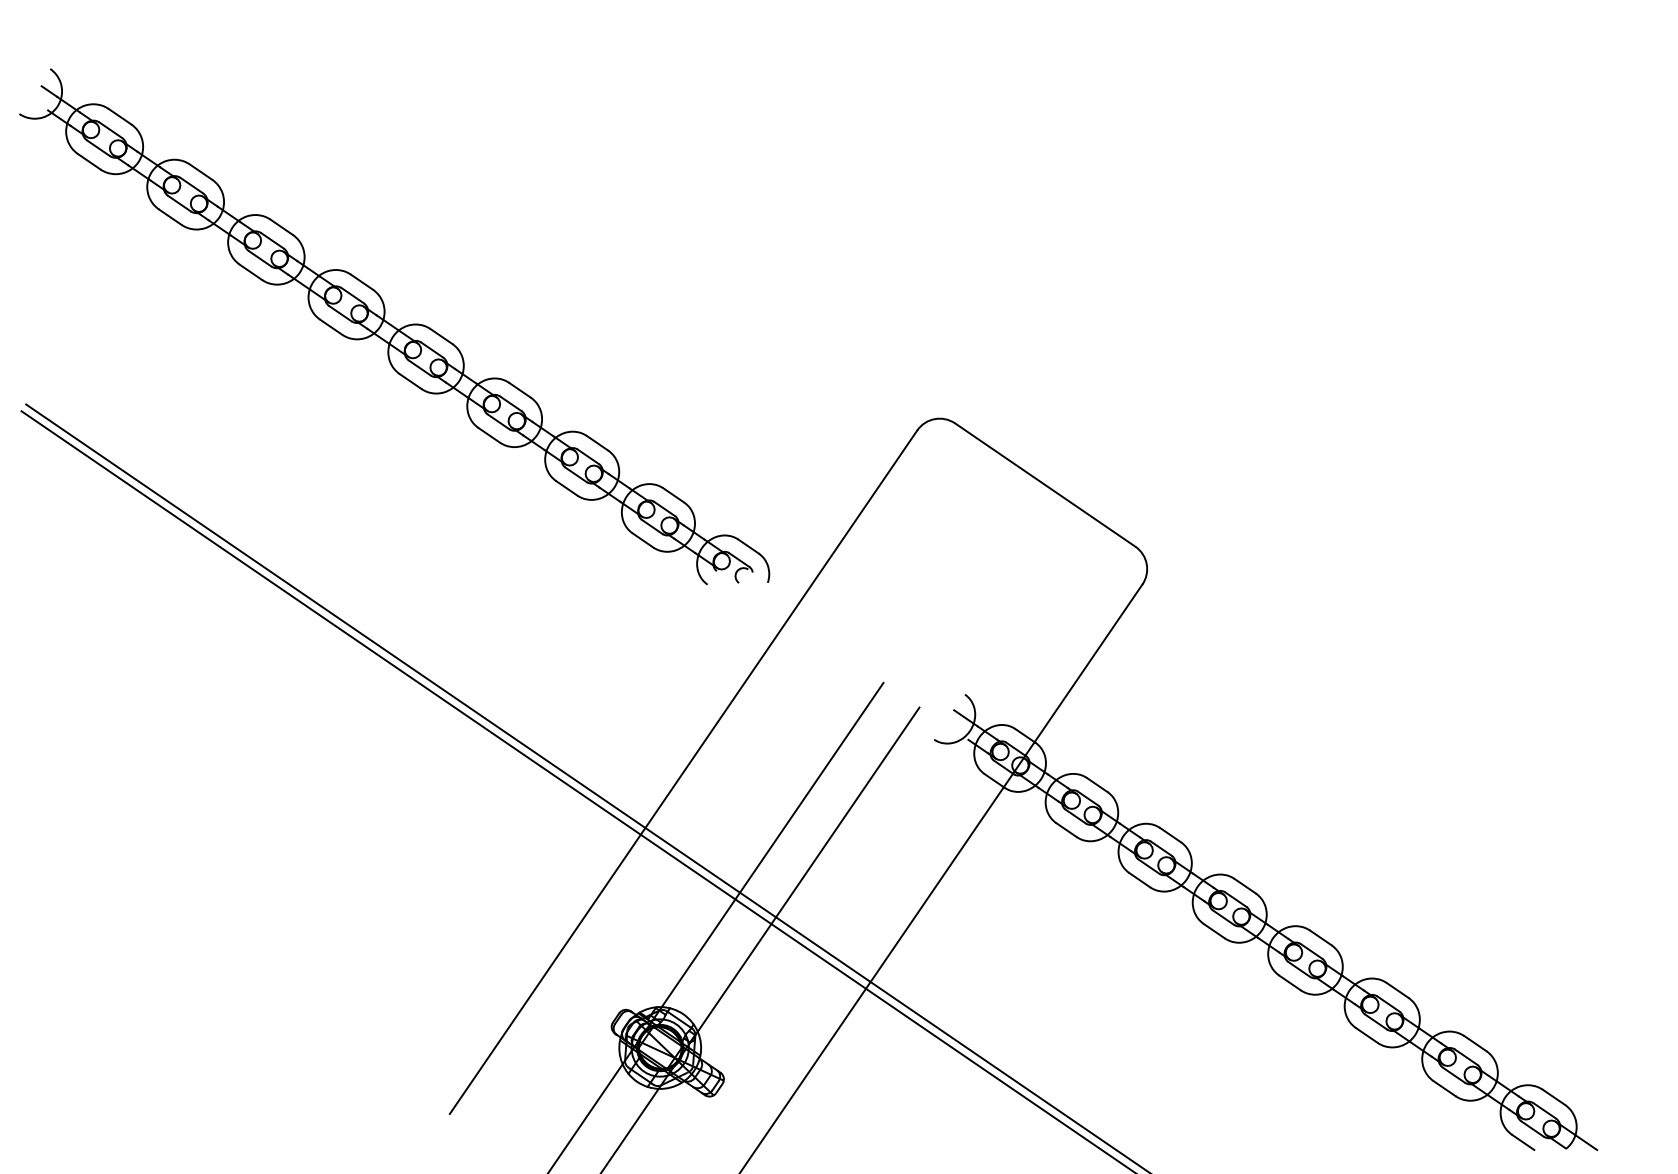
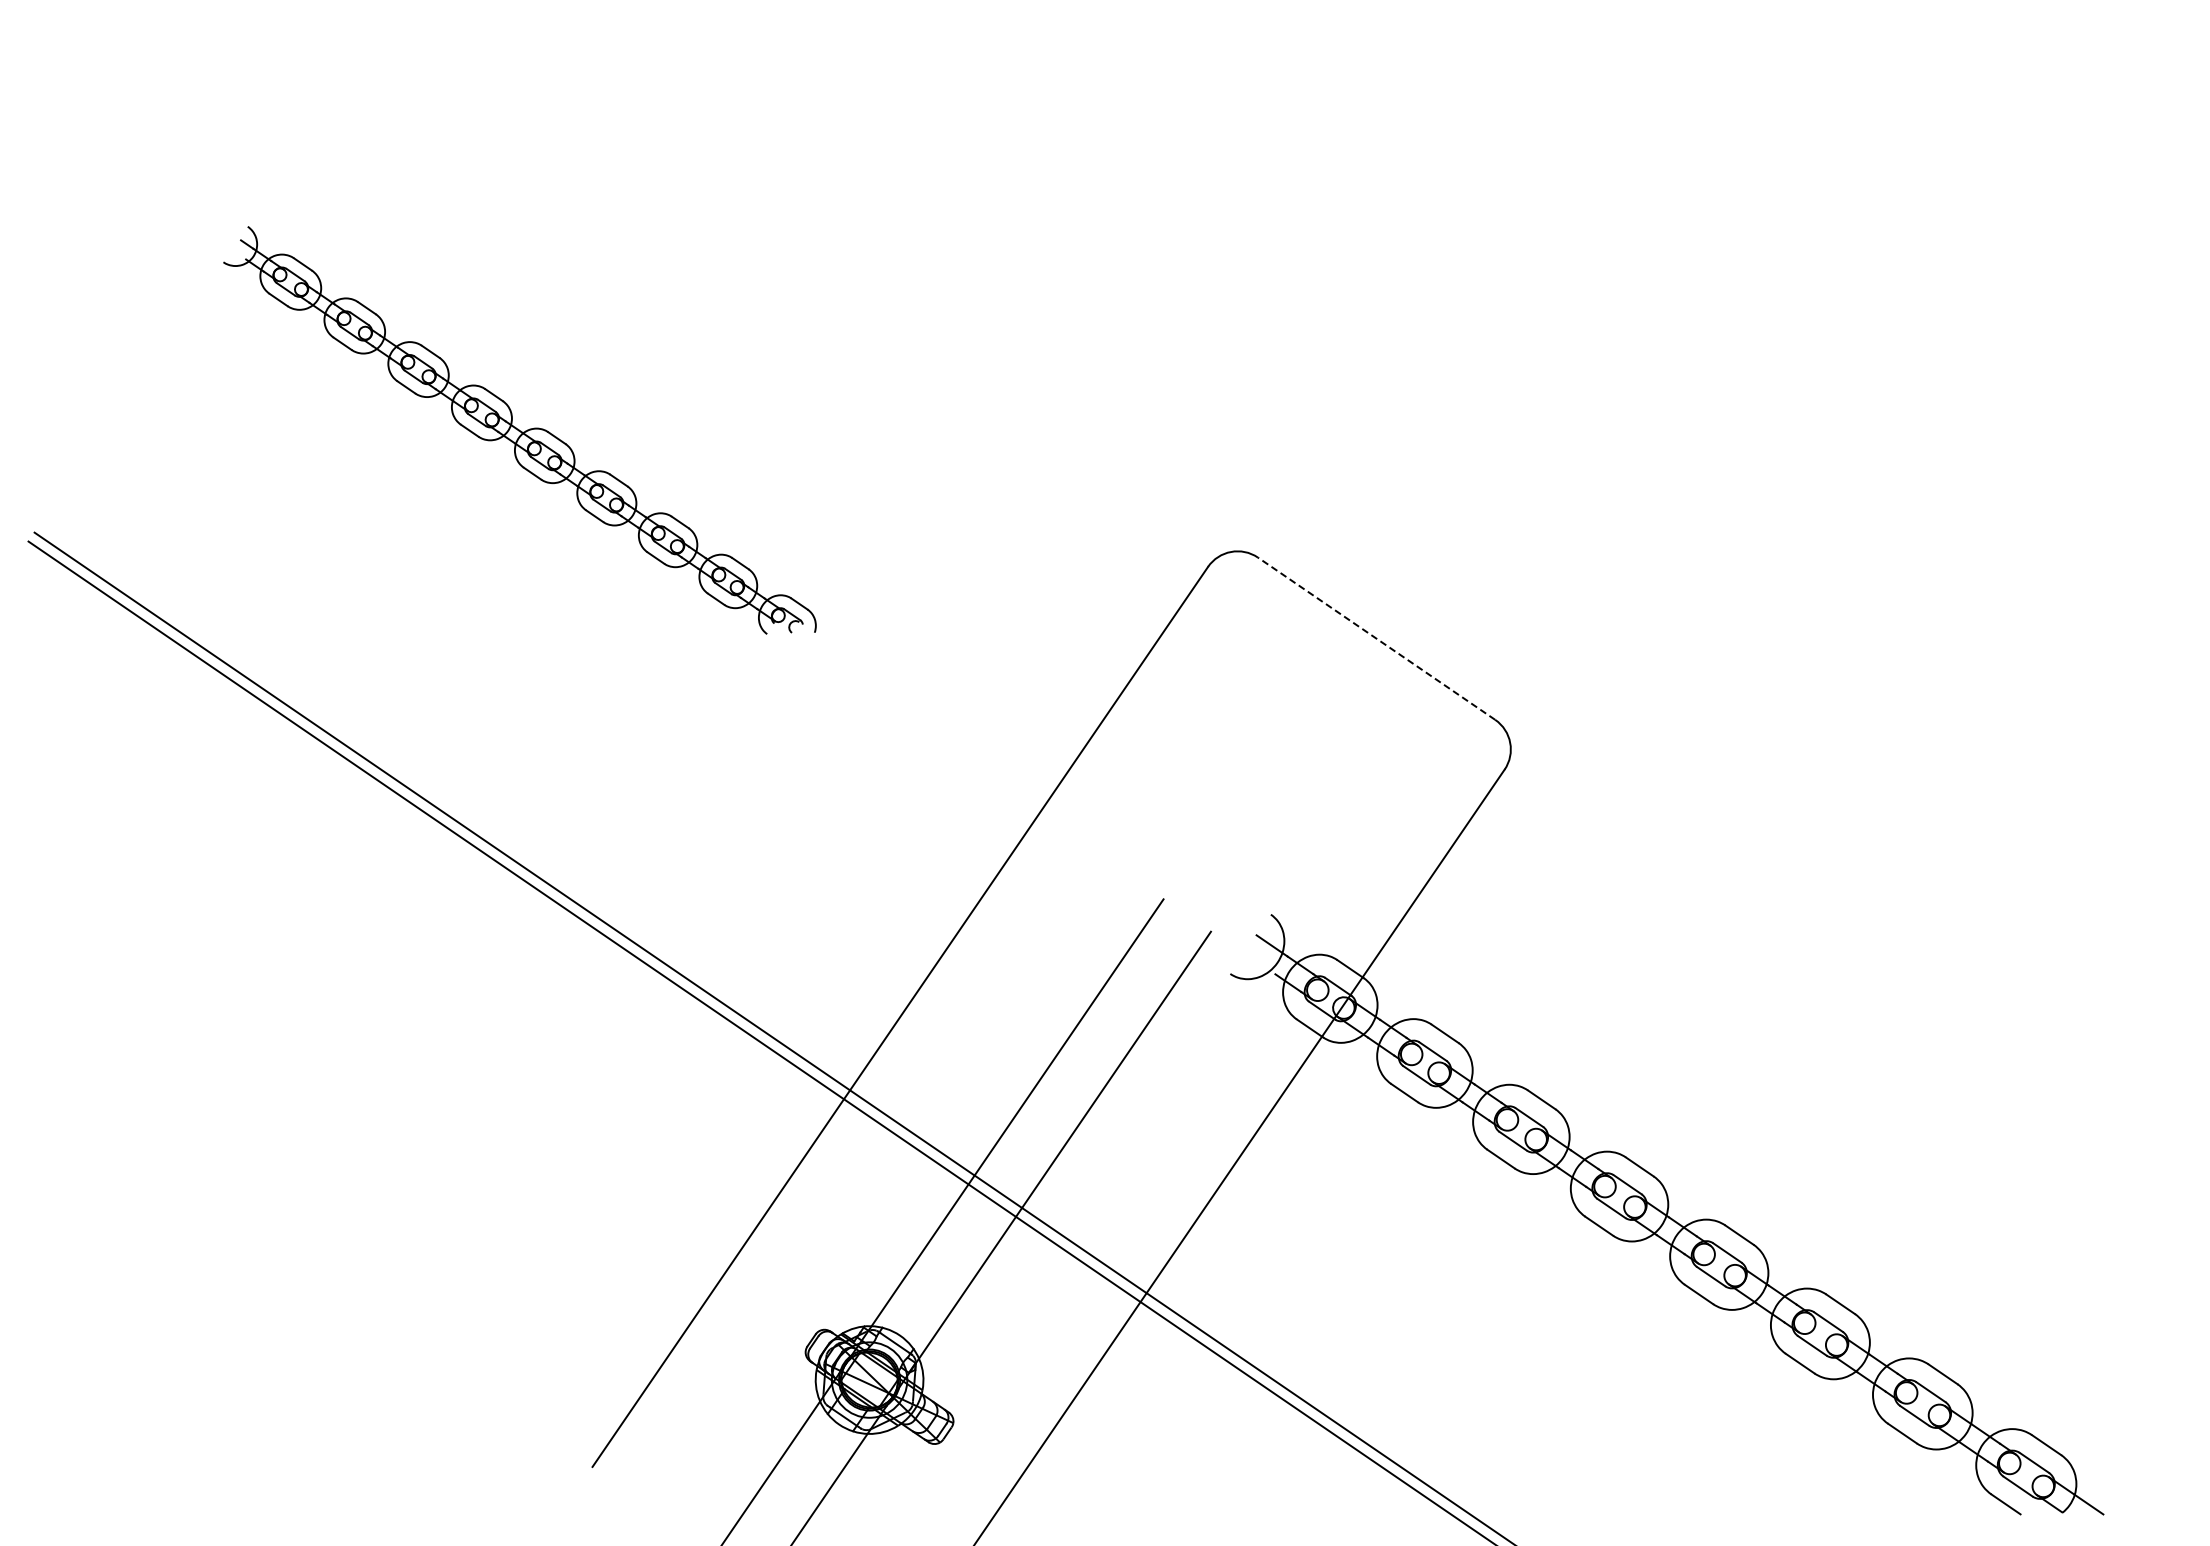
part: (394, 326) -> (519, 430), size x0.6
line: (1045, 484) -> (1376, 638), solid -> dashed

